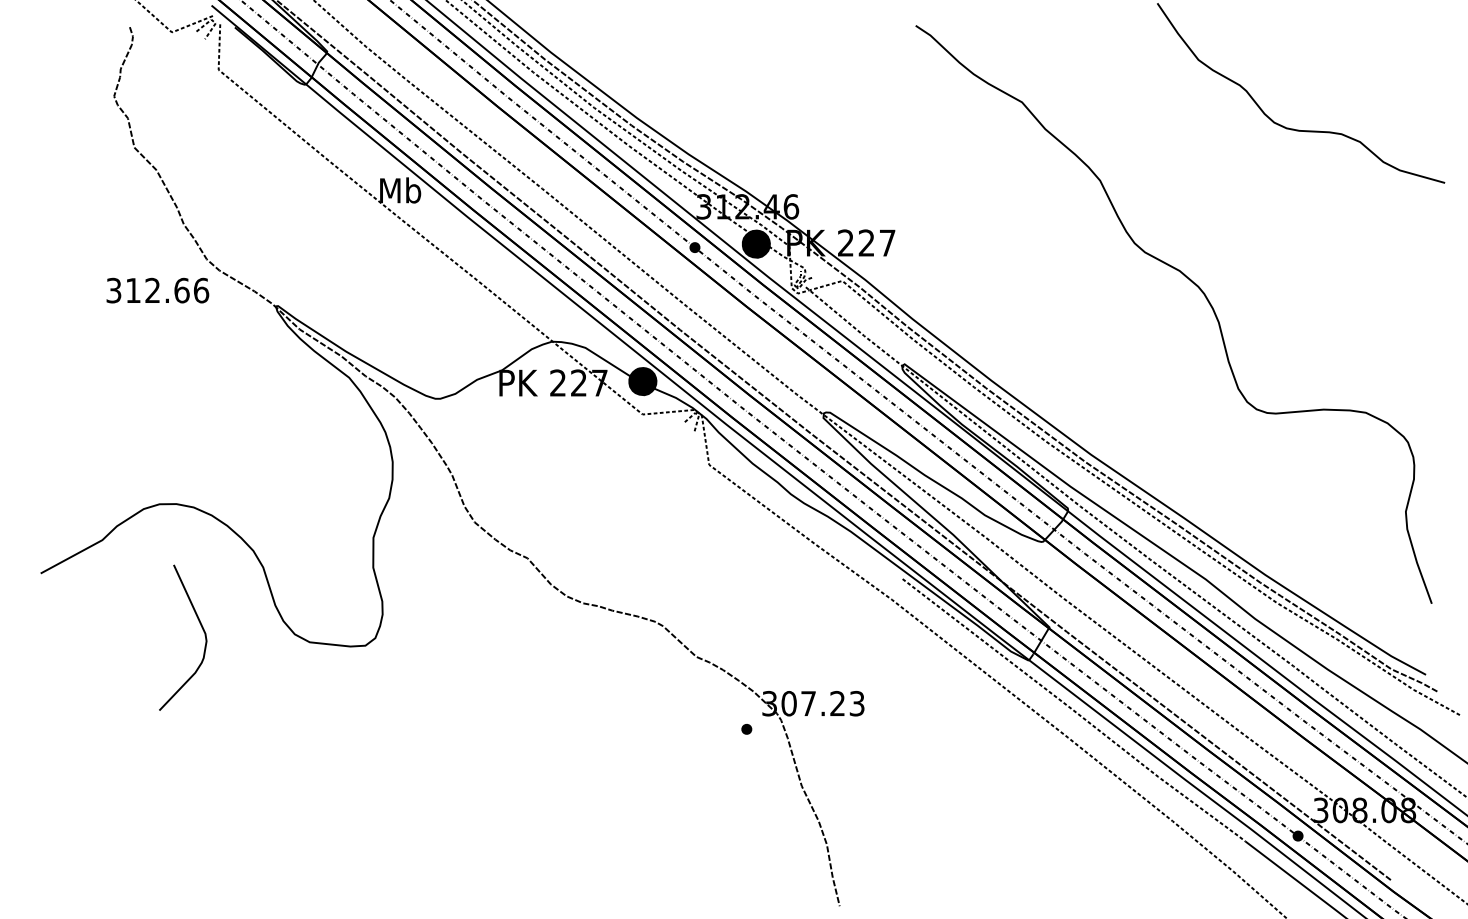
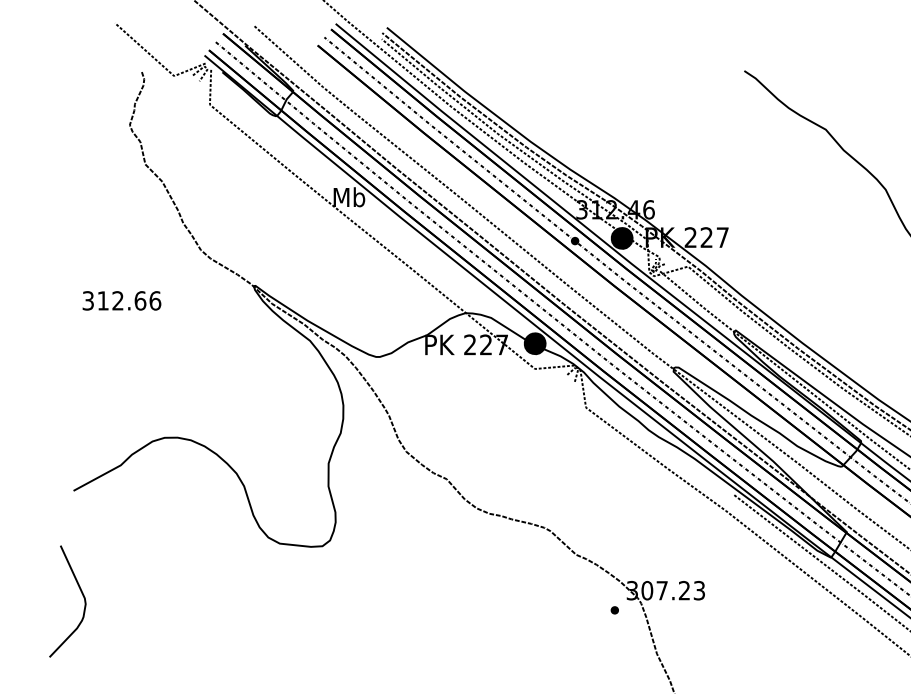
text: (157, 290) -> (121, 300), moved
curve: (202, 630) -> (82, 595), moved

